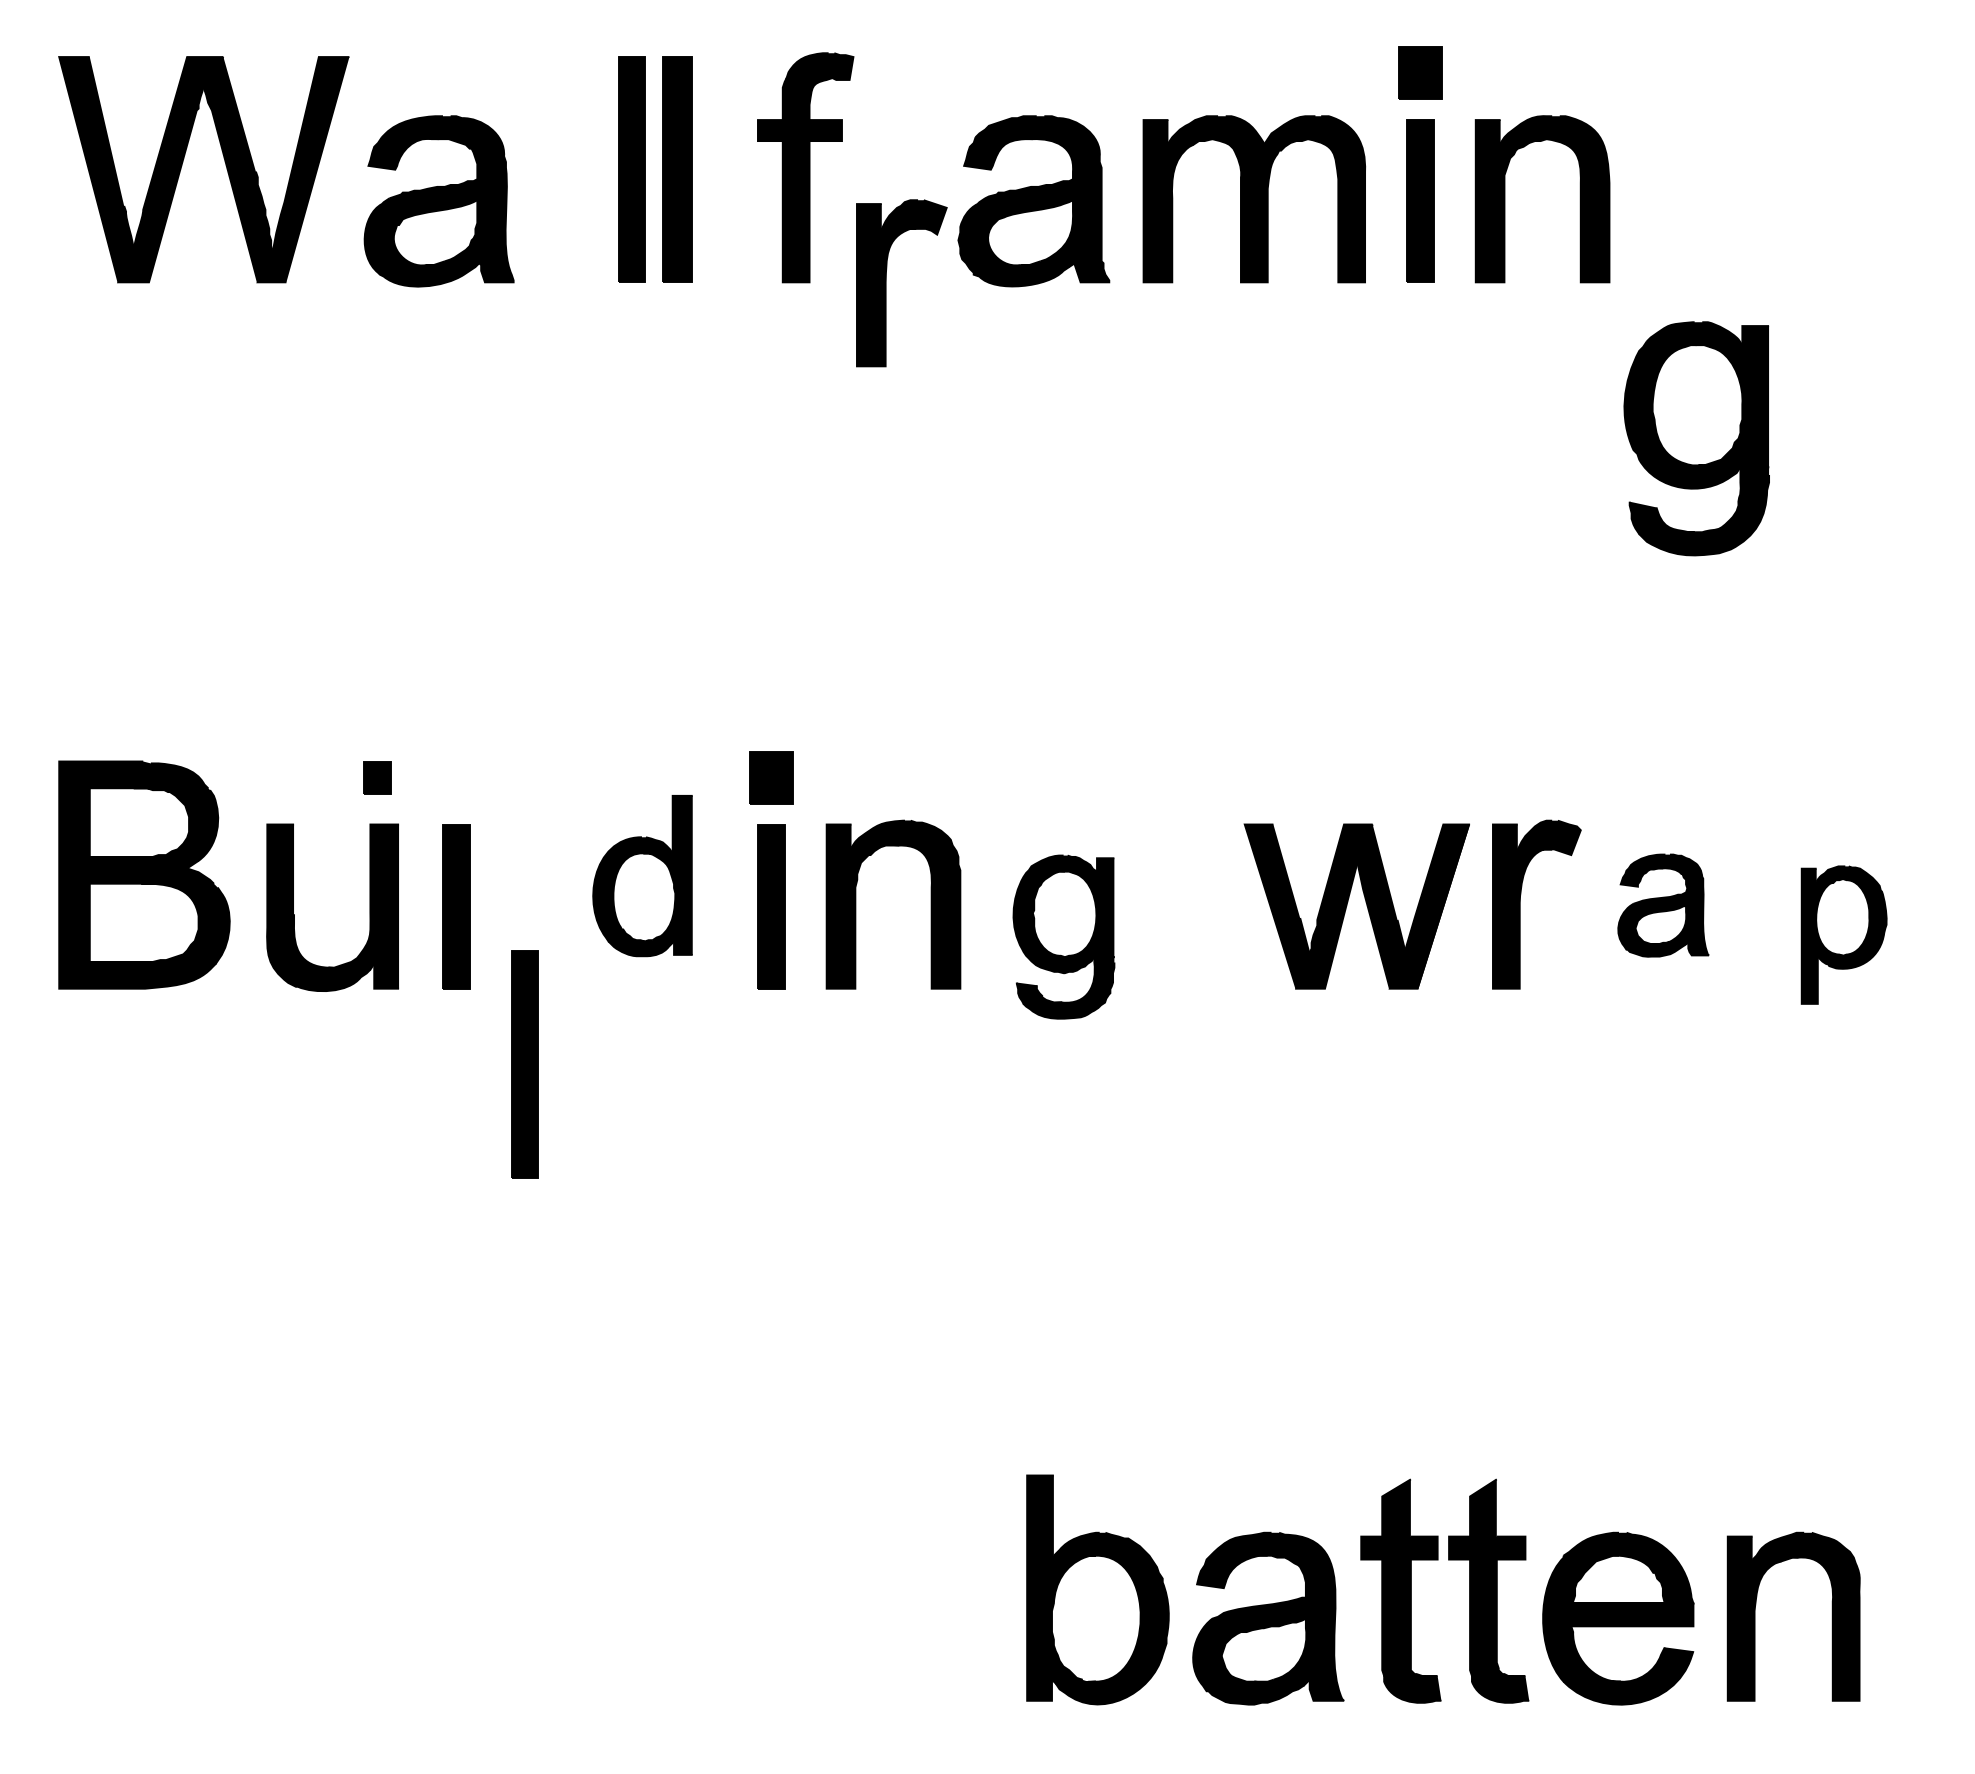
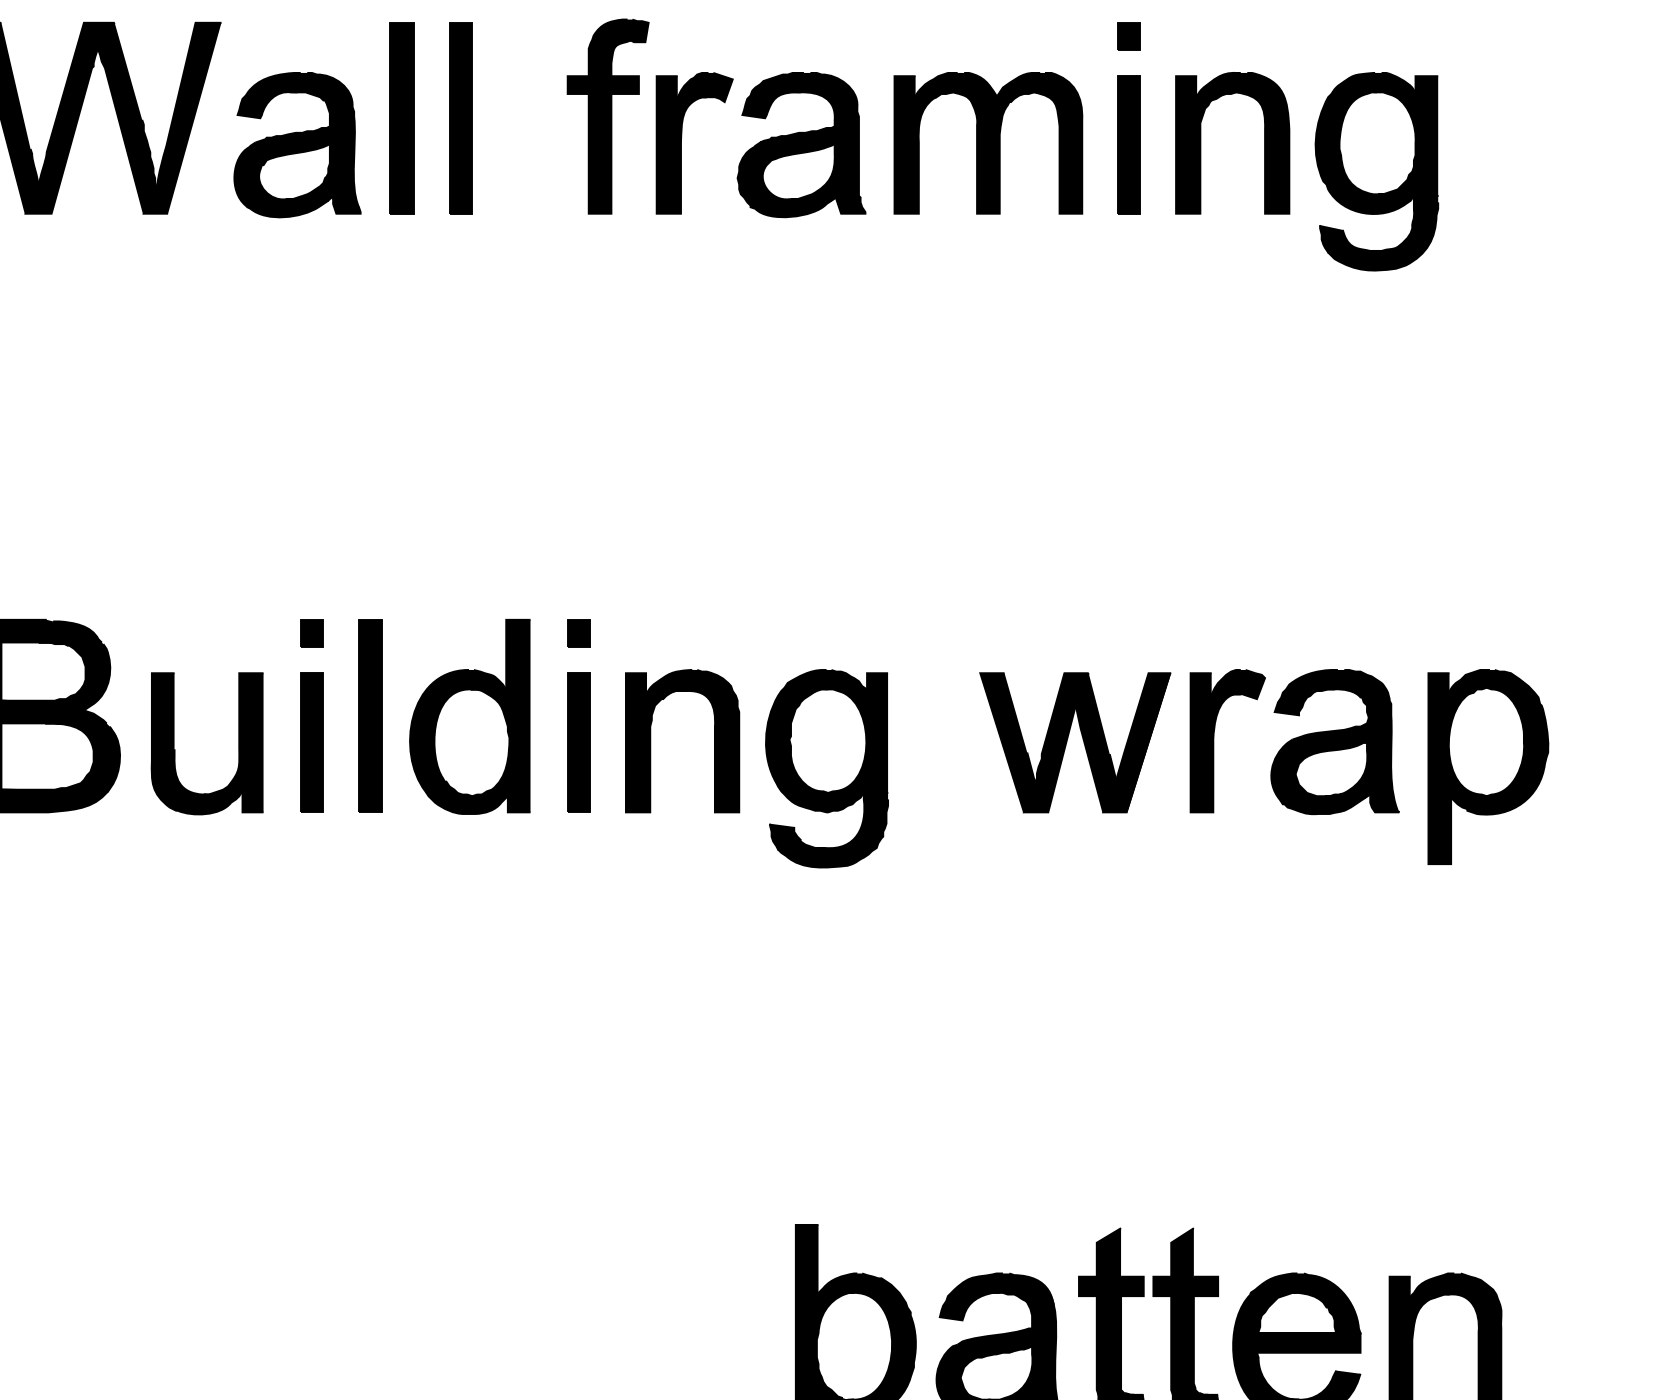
part: (1420, 73) -> (1129, 36), size x0.62
part: (677, 169) -> (402, 118), moved
part: (886, 283) -> (681, 143), moved
part: (1696, 438) -> (1376, 171), moved
part: (377, 777) -> (312, 633), moved
part: (771, 777) -> (579, 633), size x0.62
part: (642, 875) -> (469, 716), size x1.43
part: (1663, 905) -> (1335, 741), size x1.67
part: (1843, 934) -> (1487, 766), size x1.67
part: (1063, 936) -> (826, 768), size x1.43
part: (524, 1064) -> (369, 716), moved

